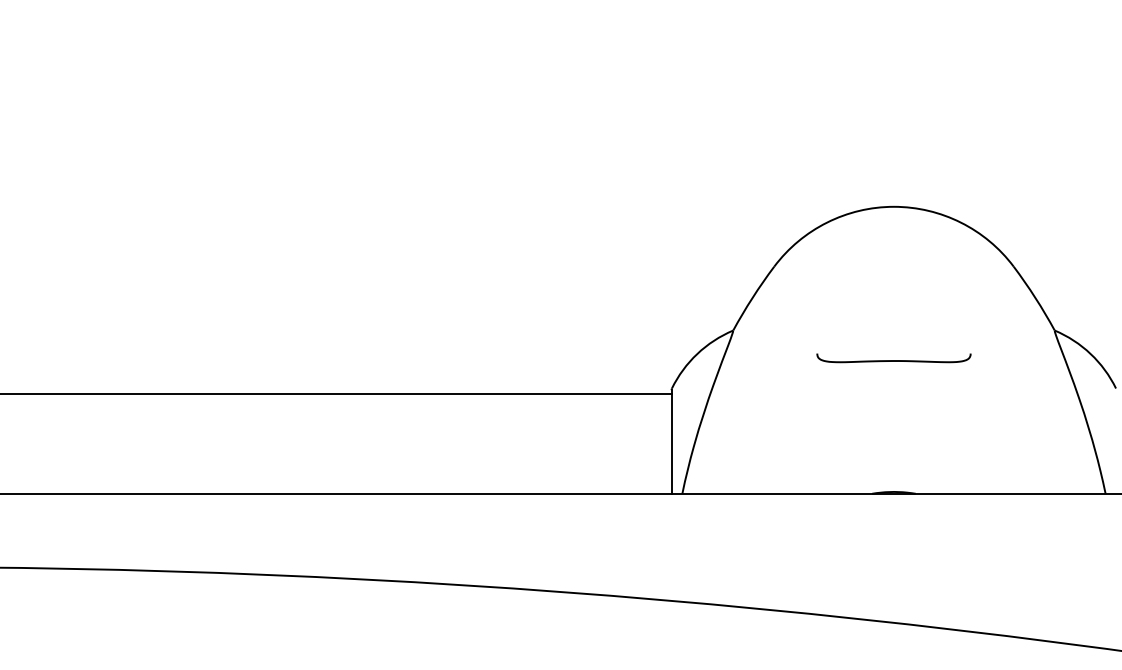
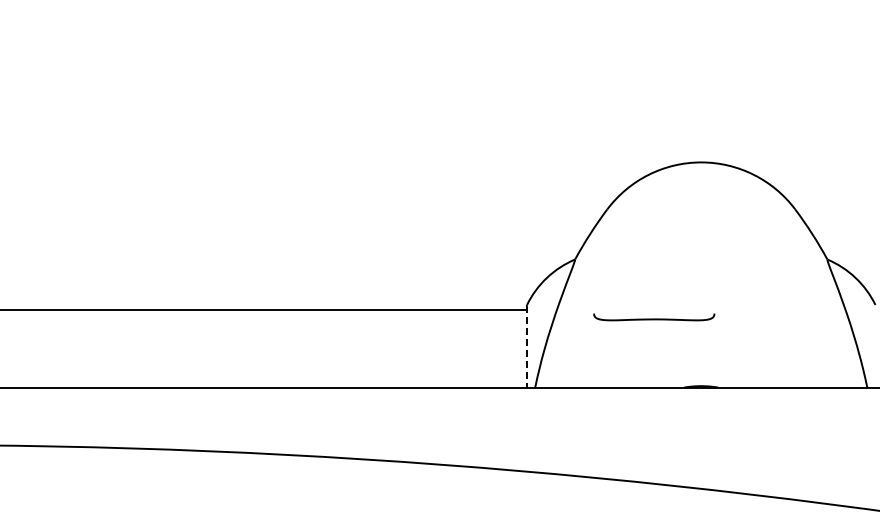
curve: (894, 359) -> (654, 318), moved
line: (671, 441) -> (526, 346), solid -> dashed

